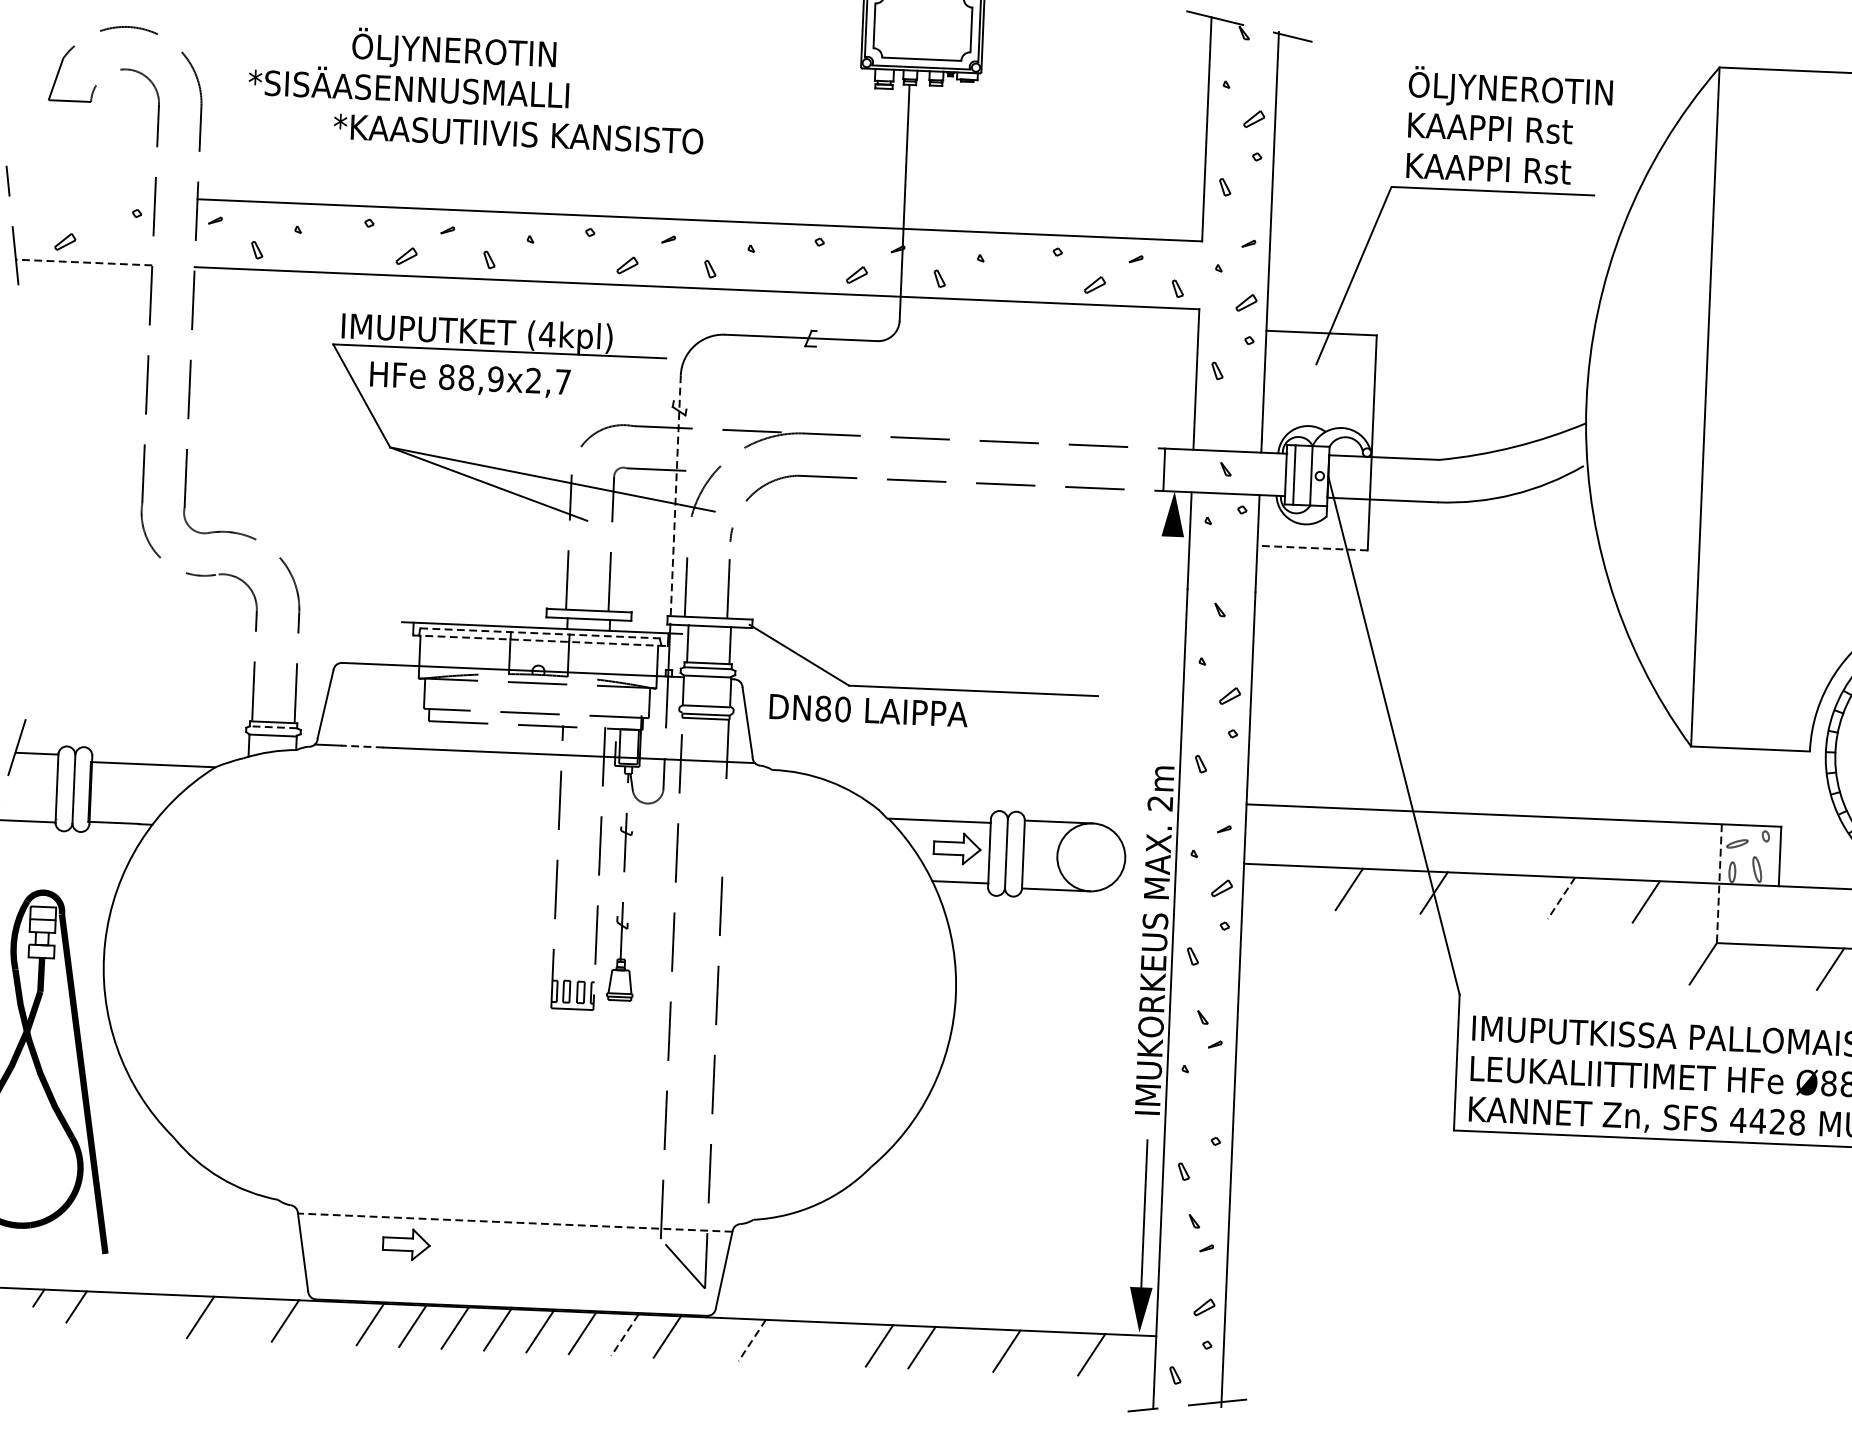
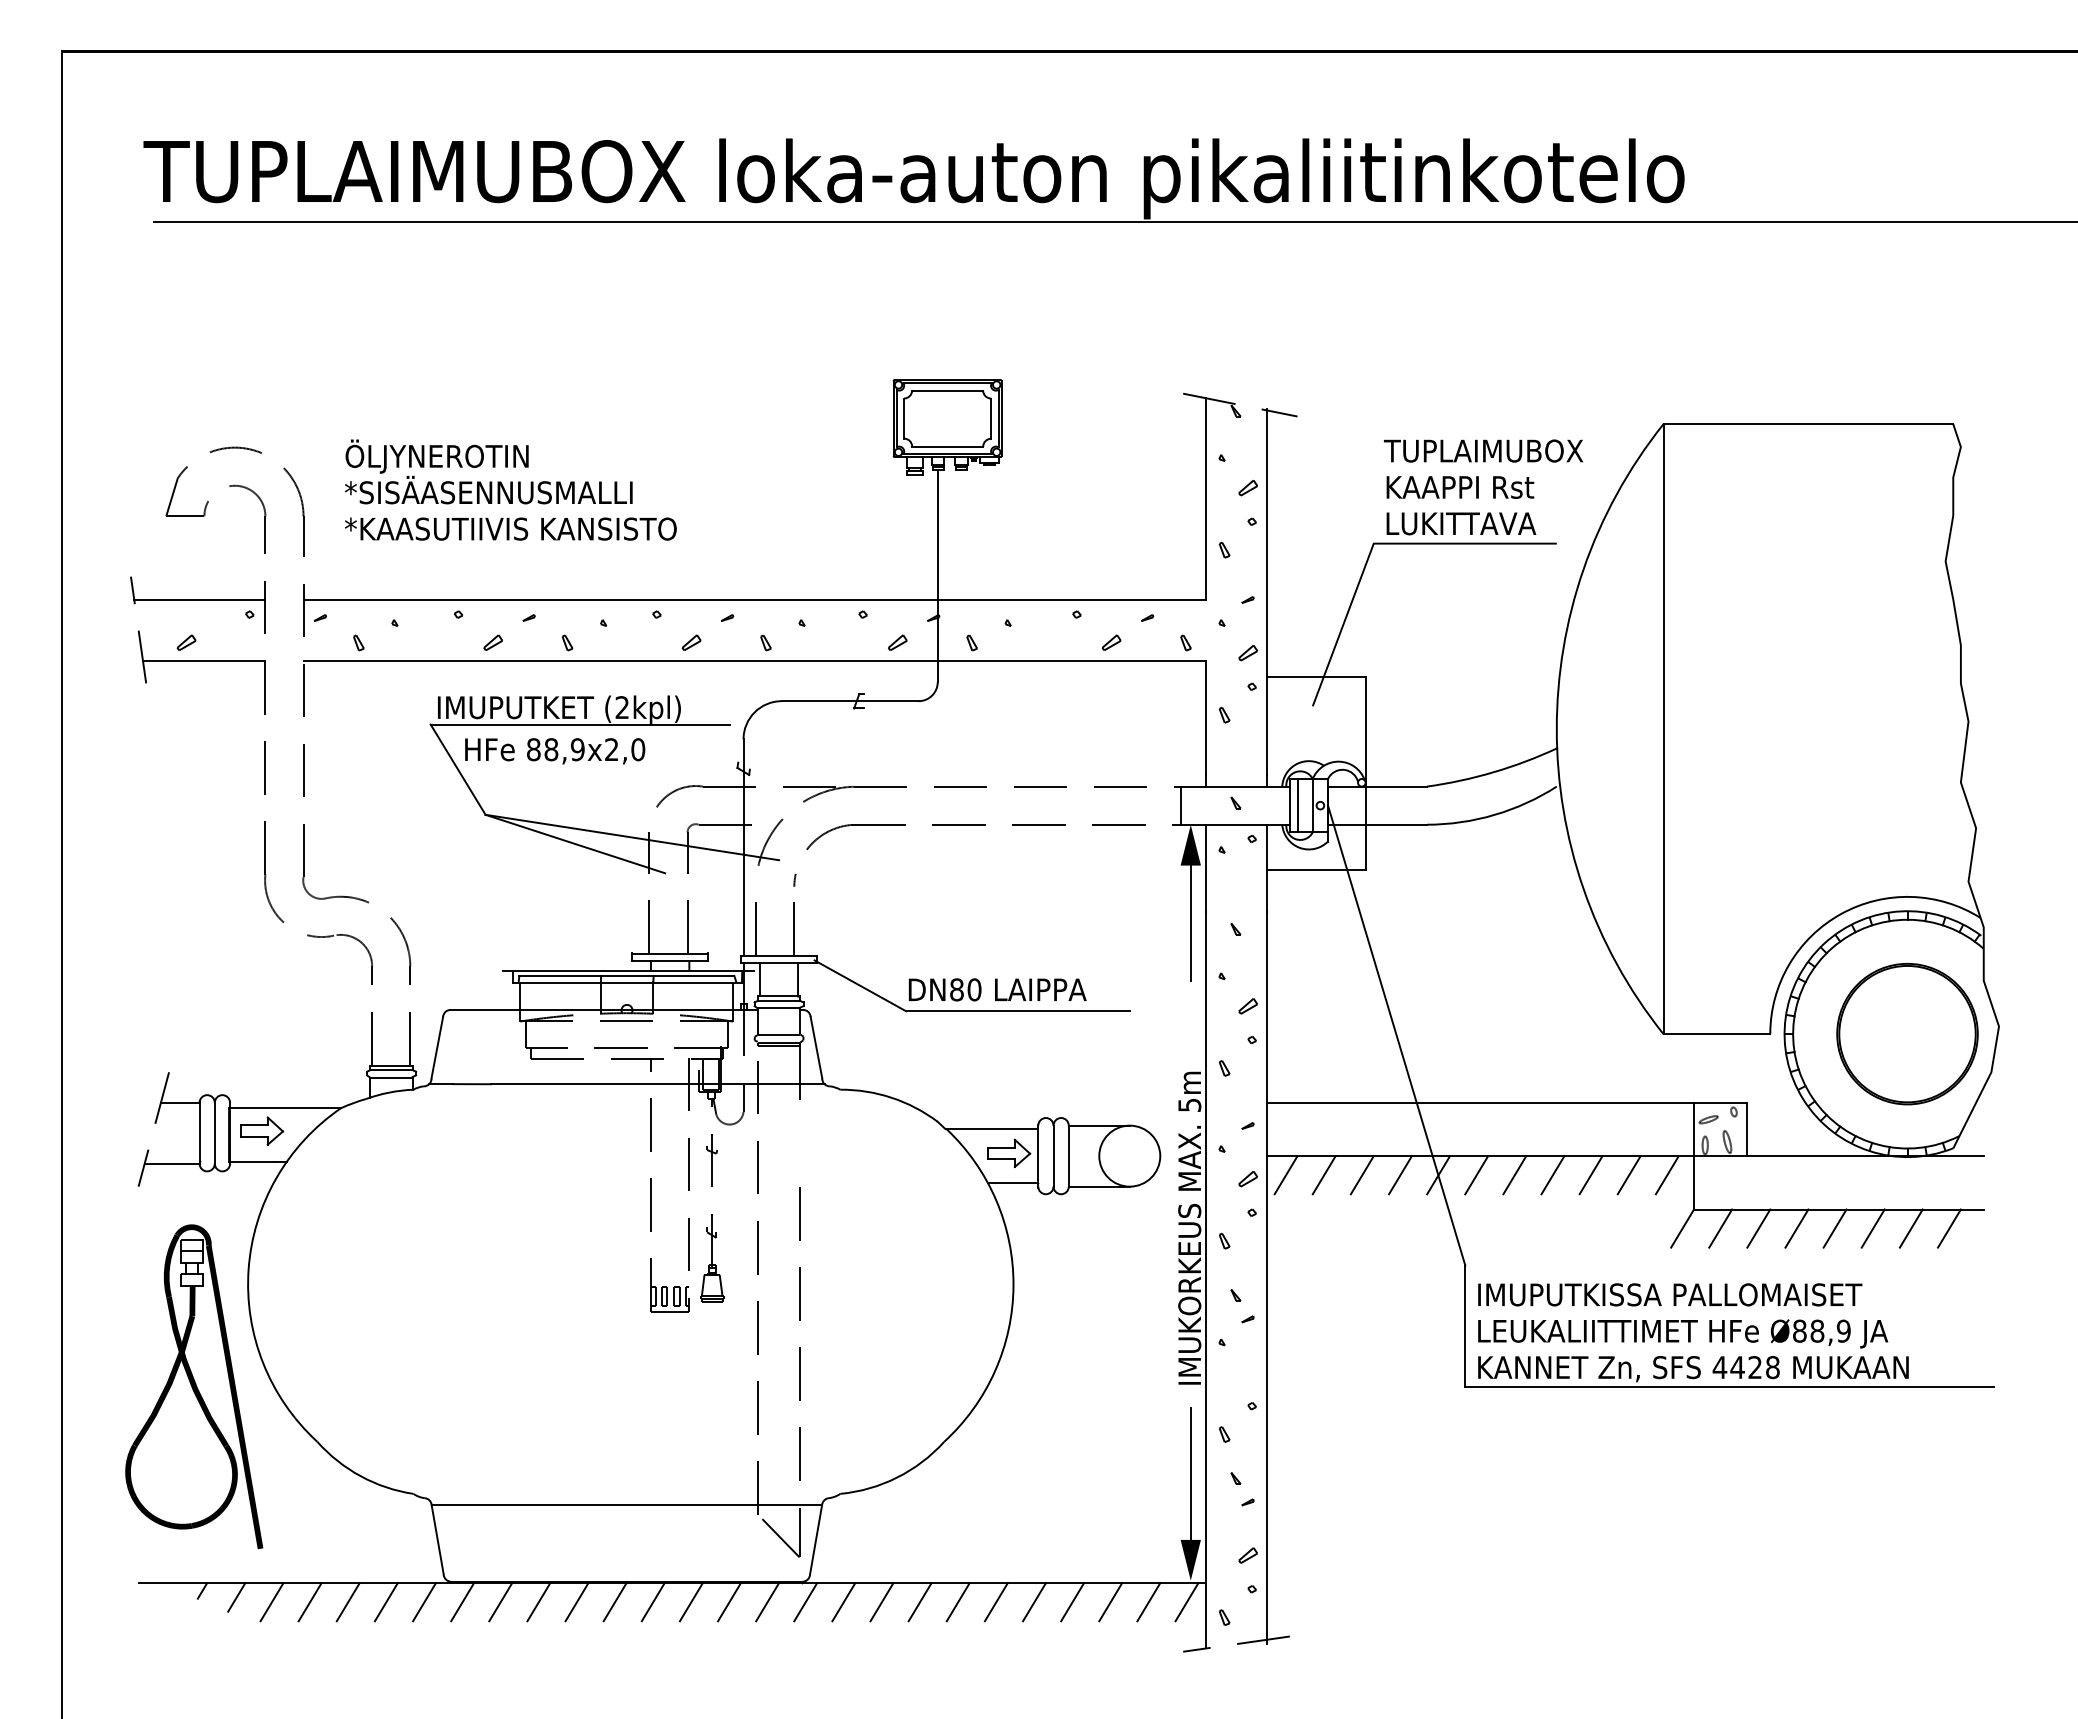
text: (453, 50) -> (436, 456), moved
text: (1517, 89) -> (1483, 451), ÖLJYNEROTIN -> TUPLAIMUBOX
text: (518, 133) -> (510, 528), moved
text: (1491, 168) -> (1462, 523), KAAPPI Rst -> LUKITTAVA
line: (81, 194) -> (199, 599), added
line: (83, 262) -> (203, 660), dashed -> solid
text: (547, 334) -> (622, 707), (4kpl) -> (2kpl)
text: (563, 381) -> (638, 749), 88,9x2,7 -> 88,9x2,0
line: (675, 495) -> (743, 847), dashed -> solid
line: (1312, 548) -> (1316, 870), dashed -> solid
line: (1169, 600) -> (1190, 922), added
line: (538, 632) -> (625, 975), dashed -> solid
line: (541, 640) -> (628, 982), dashed -> solid
text: (868, 710) -> (997, 989), moved
line: (272, 727) -> (390, 1070), dashed -> solid
line: (361, 746) -> (471, 1084), dashed -> solid
text: (1160, 802) -> (1189, 1104), 2m -> 5m
line: (1719, 884) -> (1694, 1156), dashed -> solid
line: (1263, 886) -> (1285, 1175), added
line: (1306, 887) -> (1323, 1175), added
line: (1391, 891) -> (1400, 1175), added
line: (1476, 895) -> (1476, 1175), added
line: (1518, 896) -> (1514, 1175), added
line: (1560, 898) -> (1552, 1175), dashed -> solid
line: (1603, 900) -> (1590, 1175), added
line: (1687, 903) -> (1666, 1175), added
line: (1745, 965) -> (1720, 1228), added
line: (1787, 967) -> (1758, 1228), added
line: (514, 1222) -> (626, 1505), dashed -> solid
part: (406, 1243) -> (262, 1130), moved
line: (115, 1314) -> (271, 1602), added
line: (157, 1315) -> (309, 1602), added
line: (242, 1319) -> (385, 1602), added
line: (327, 1323) -> (462, 1602), added
line: (624, 1335) -> (729, 1602), dashed -> solid
line: (709, 1339) -> (805, 1602), added
line: (751, 1340) -> (843, 1602), dashed -> solid
line: (794, 1342) -> (881, 1602), added
line: (836, 1344) -> (919, 1602), added
line: (964, 1349) -> (1034, 1602), added
line: (1049, 1353) -> (1110, 1602), added
line: (1133, 1356) -> (1186, 1602), added

